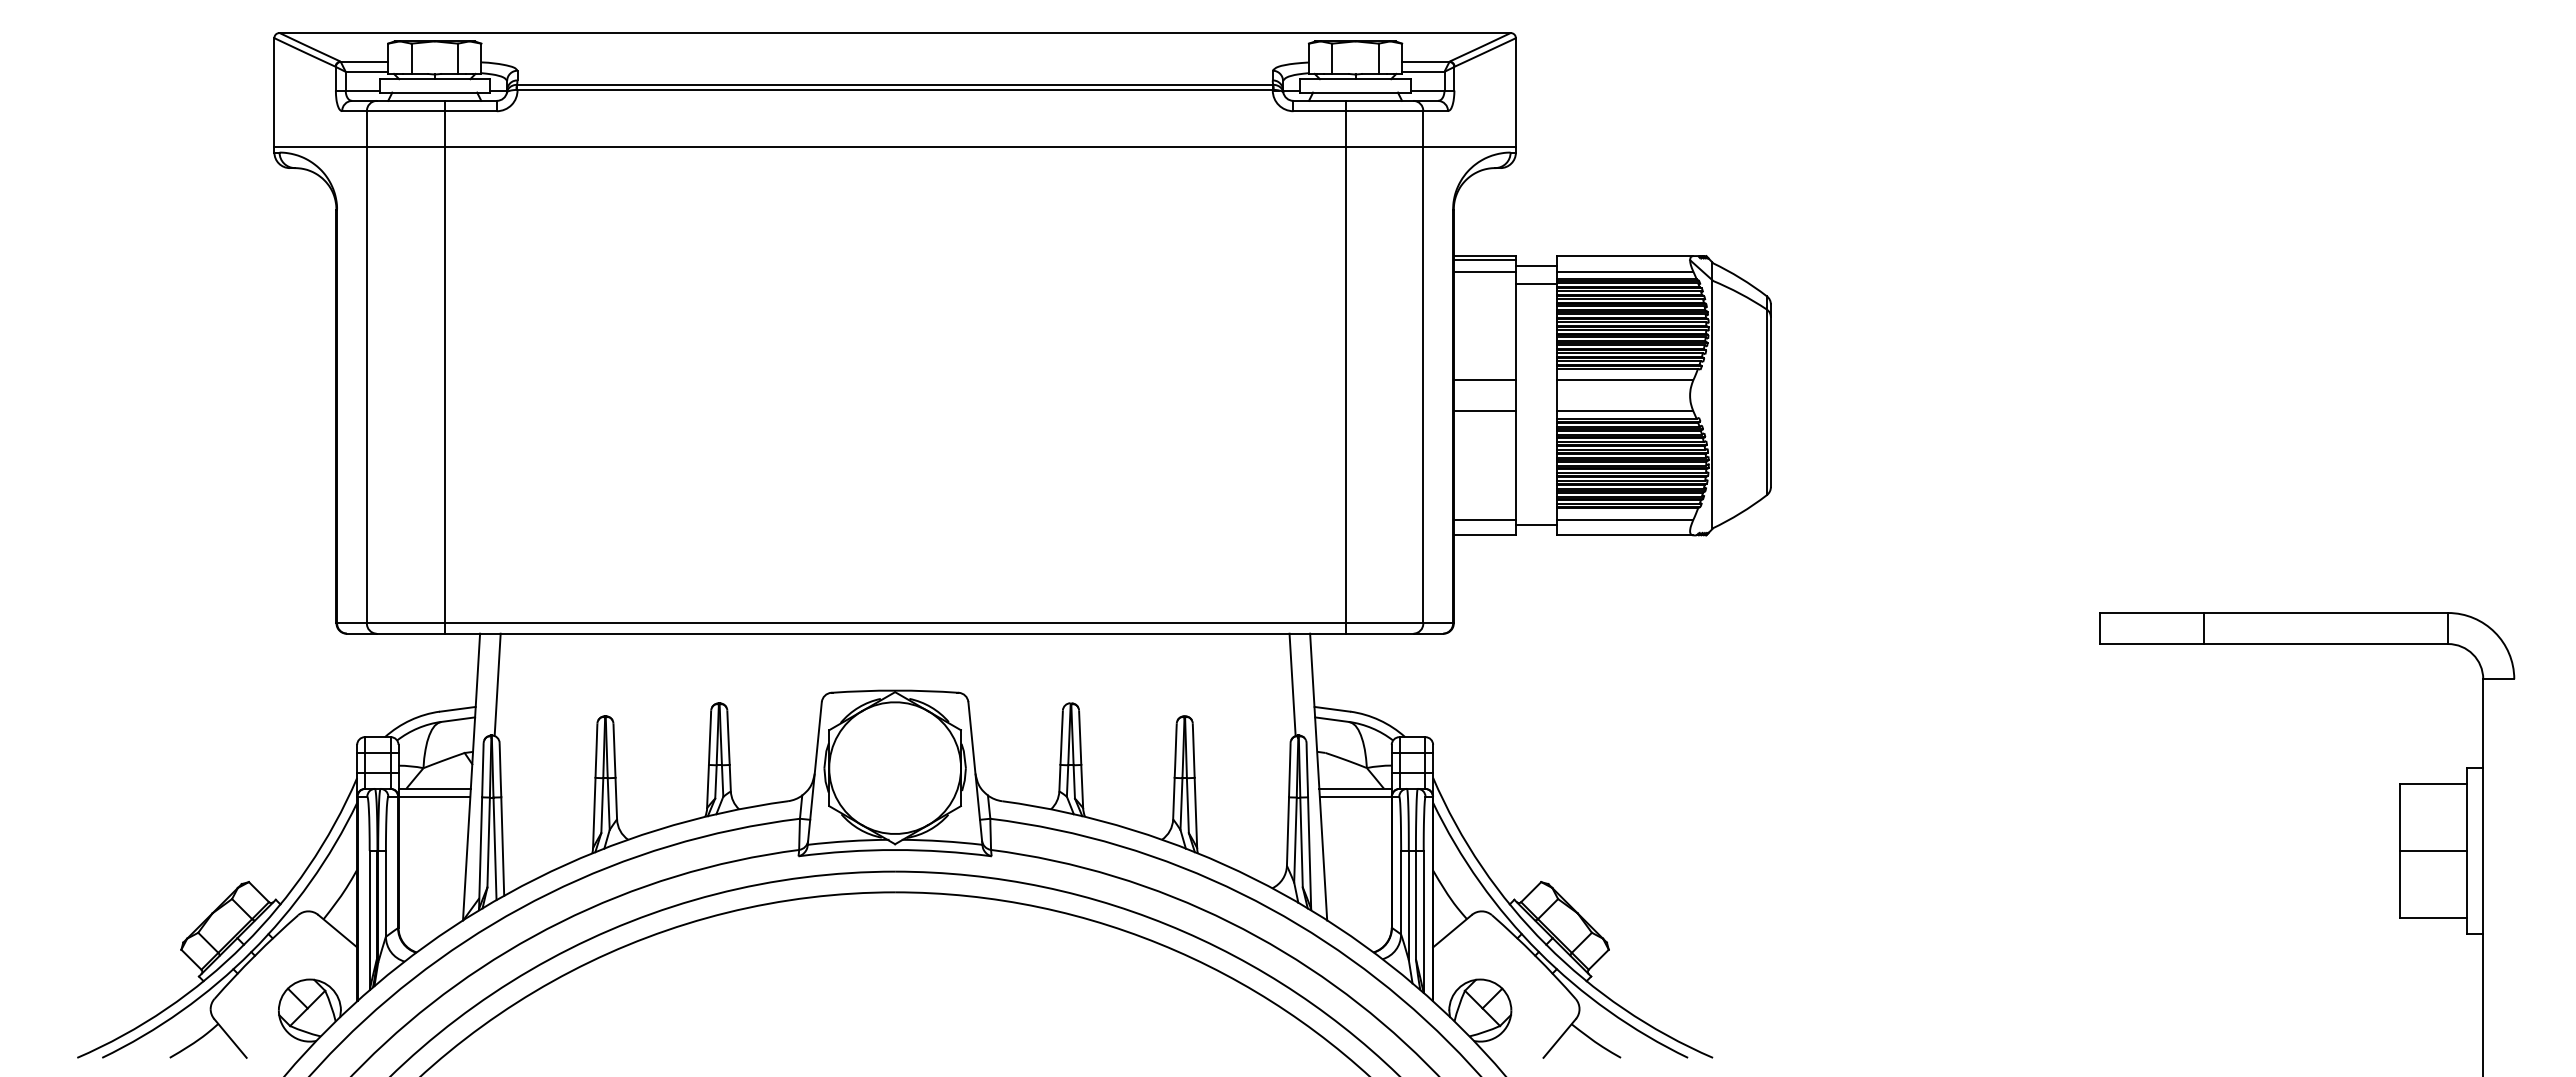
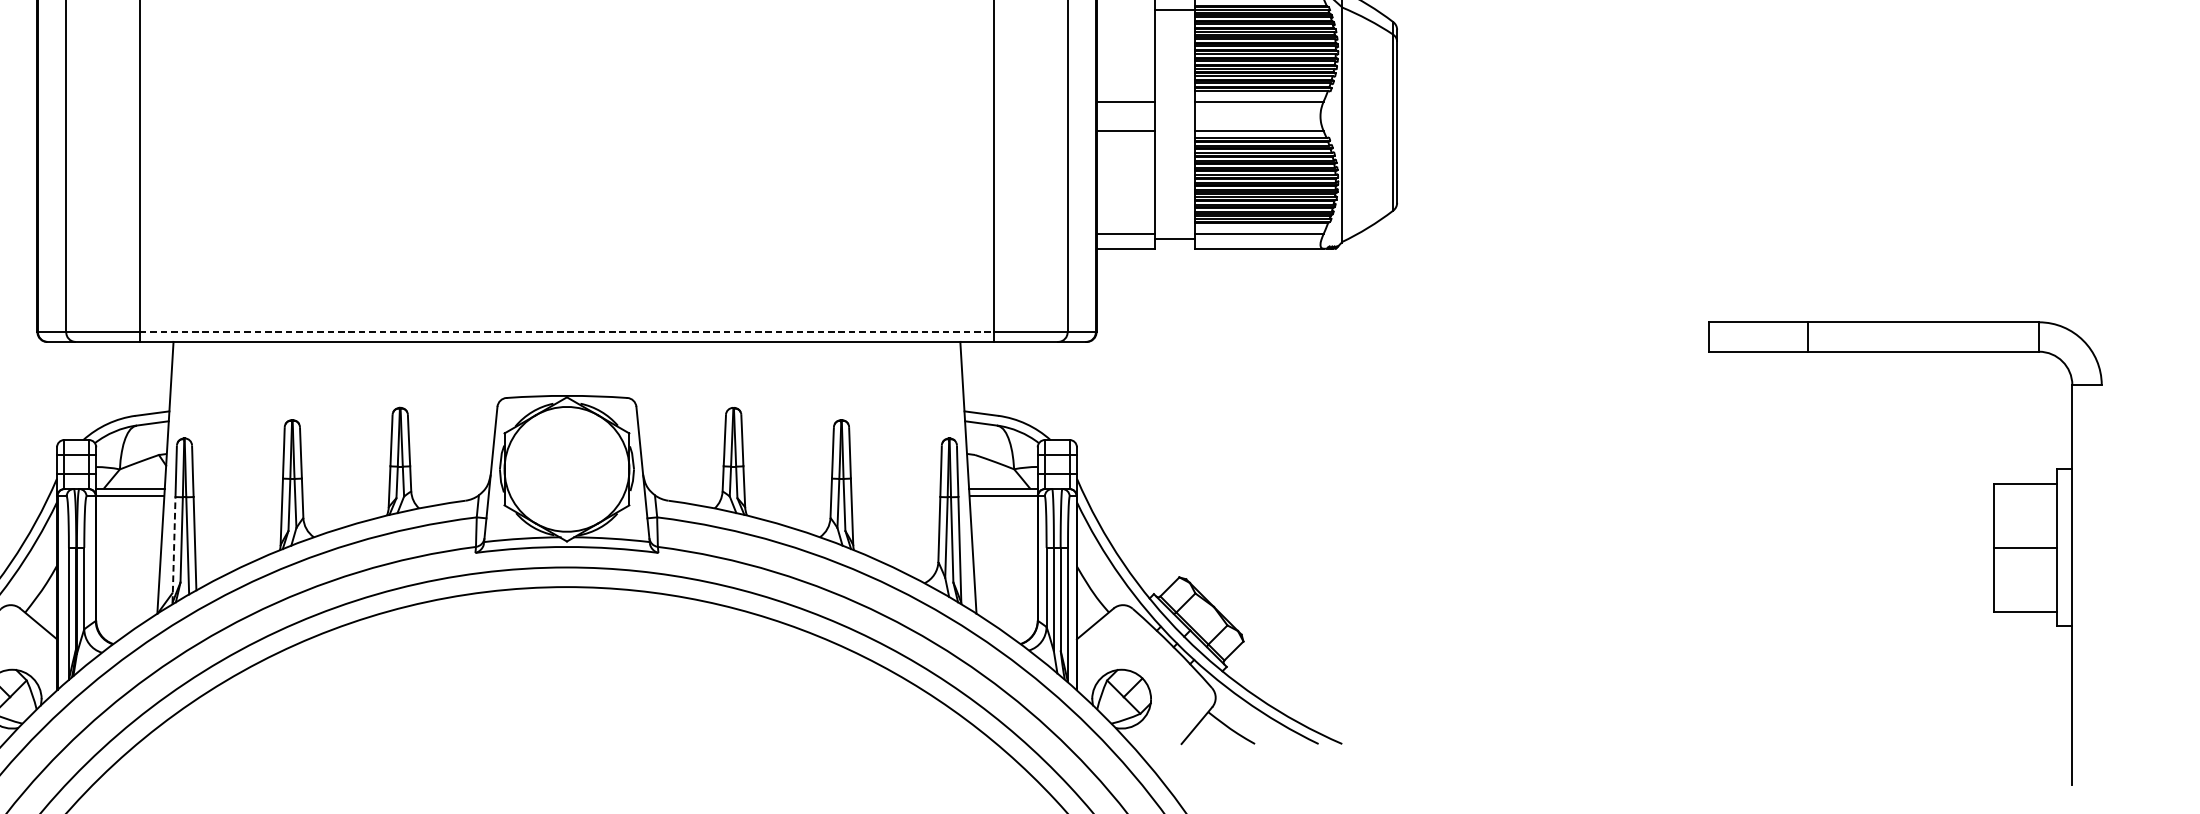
line: (895, 623) -> (567, 332), solid -> dashed
line: (497, 684) -> (190, 390), removed
line: (1292, 684) -> (943, 390), removed
line: (480, 853) -> (173, 550), solid -> dashed

